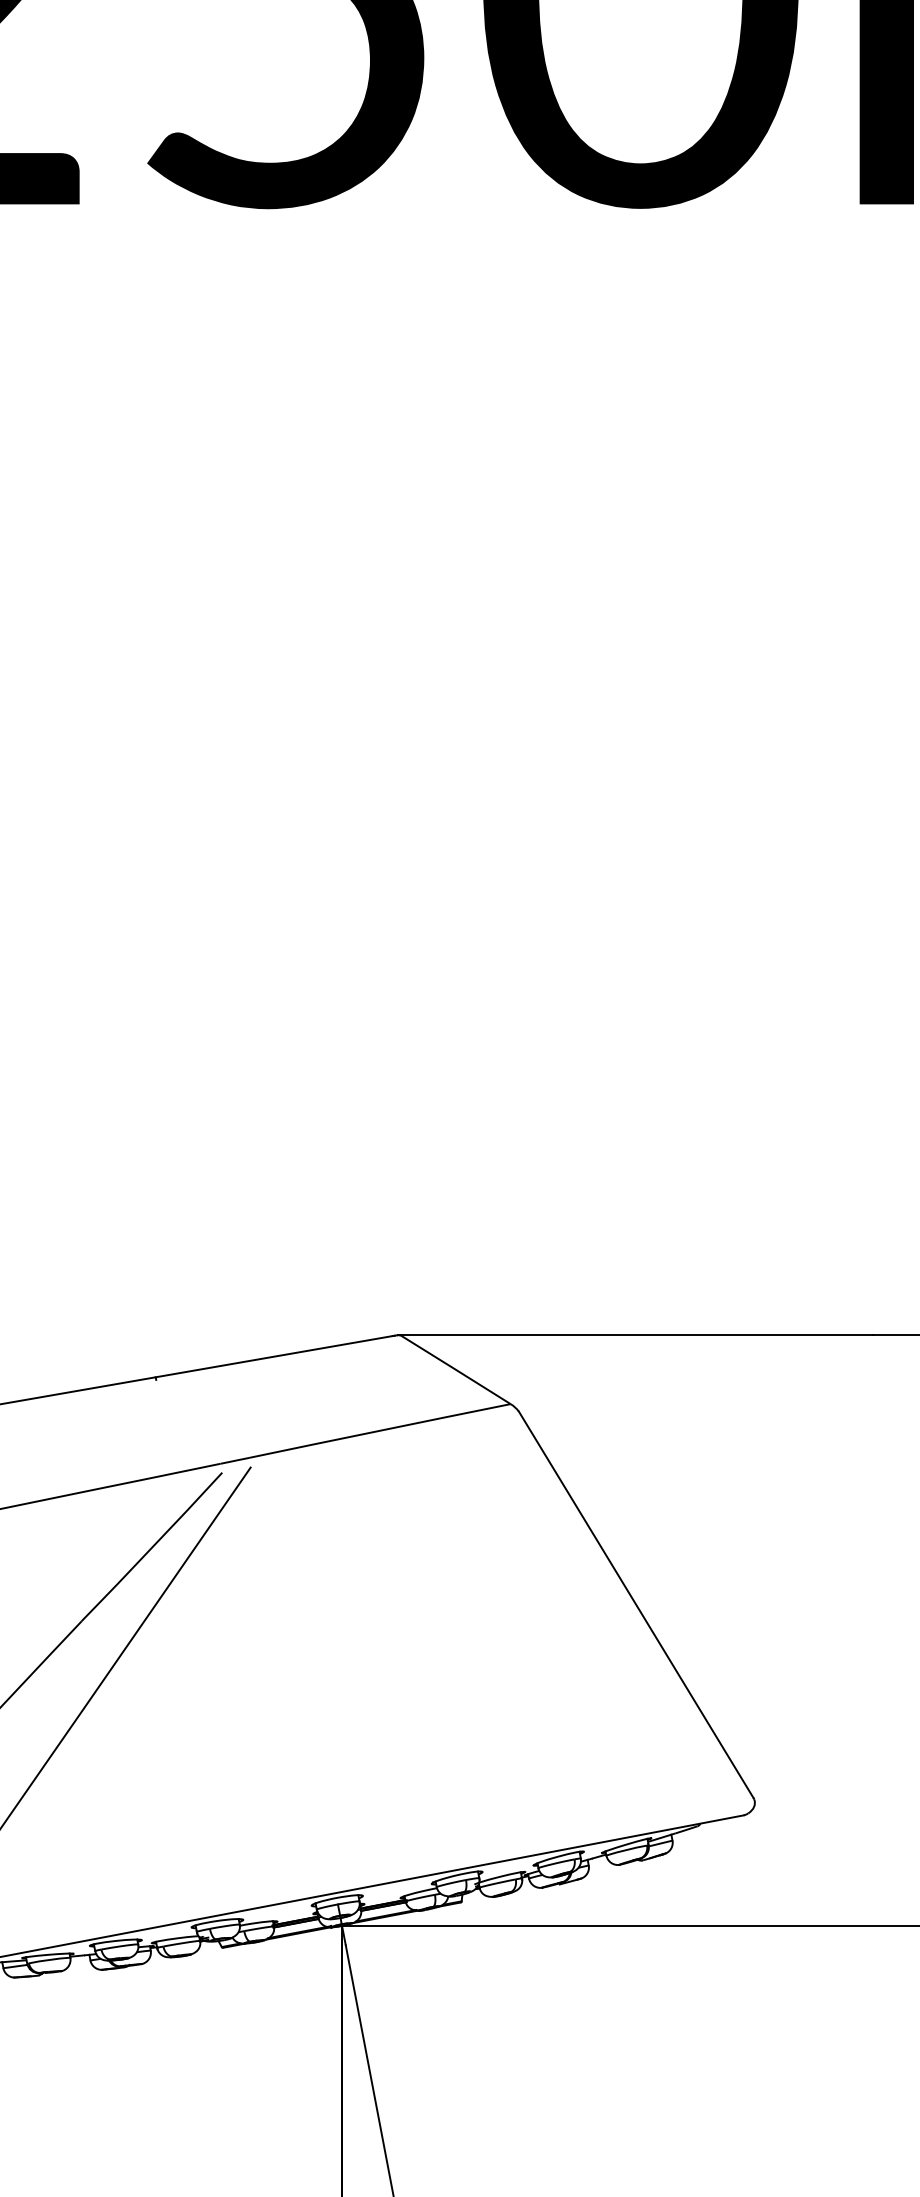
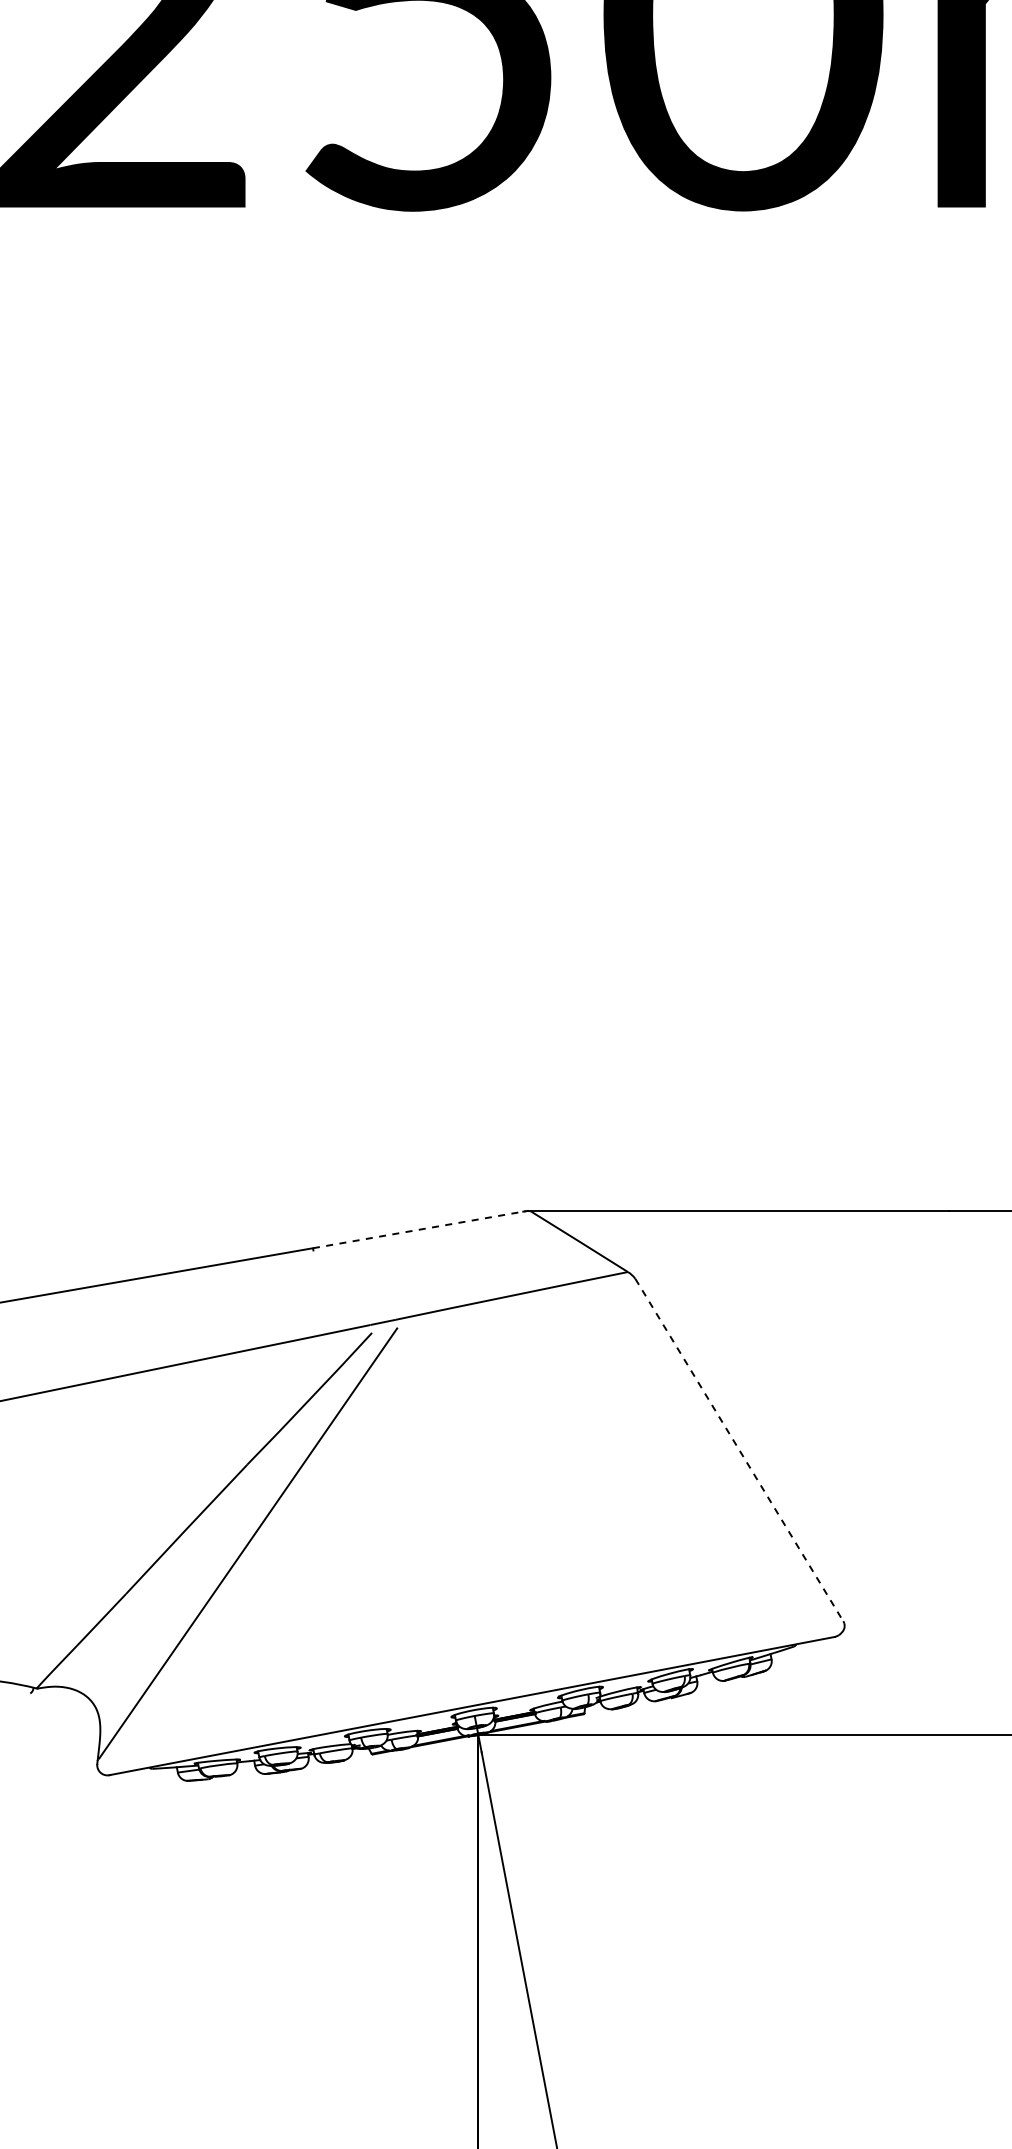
line: (274, 1356) -> (418, 1229), solid -> dashed
line: (636, 1605) -> (739, 1450), solid -> dashed

